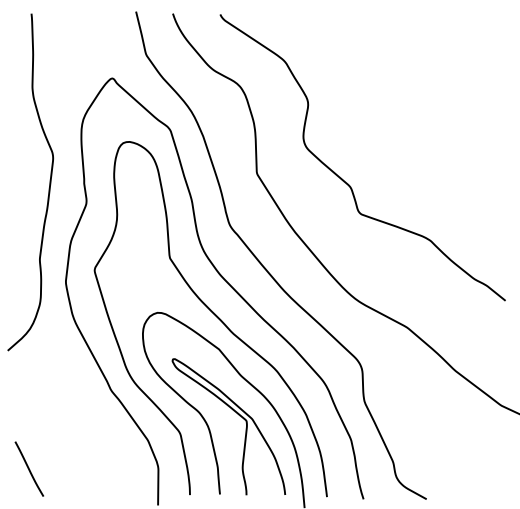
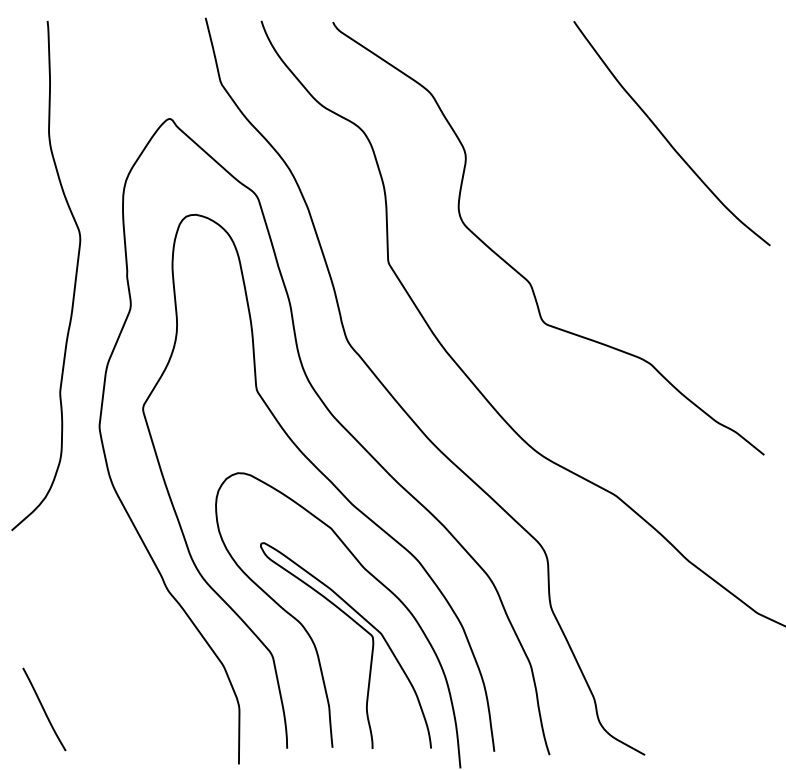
curve: (440, 90) -> (665, 137), added

